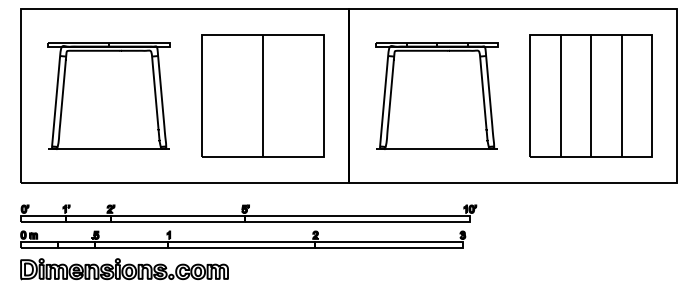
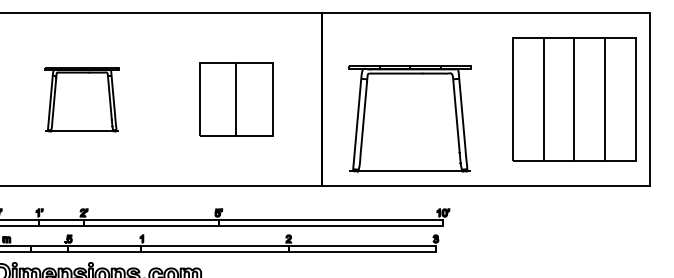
part: (108, 95) -> (81, 99), size x0.6
part: (262, 95) -> (235, 99), size x0.6
part: (436, 95) -> (409, 118), moved
part: (590, 95) -> (573, 99), moved

